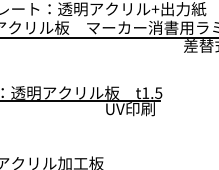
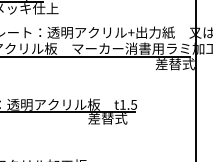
text: (130, 109) -> (109, 118), UV印刷 -> 差替式

